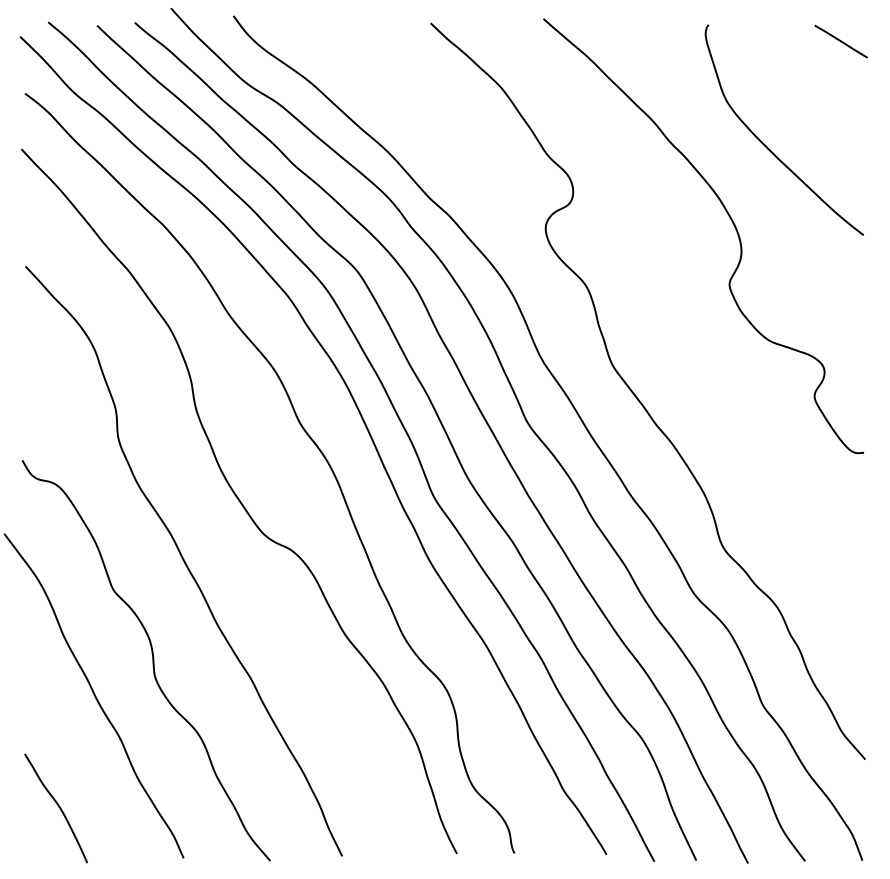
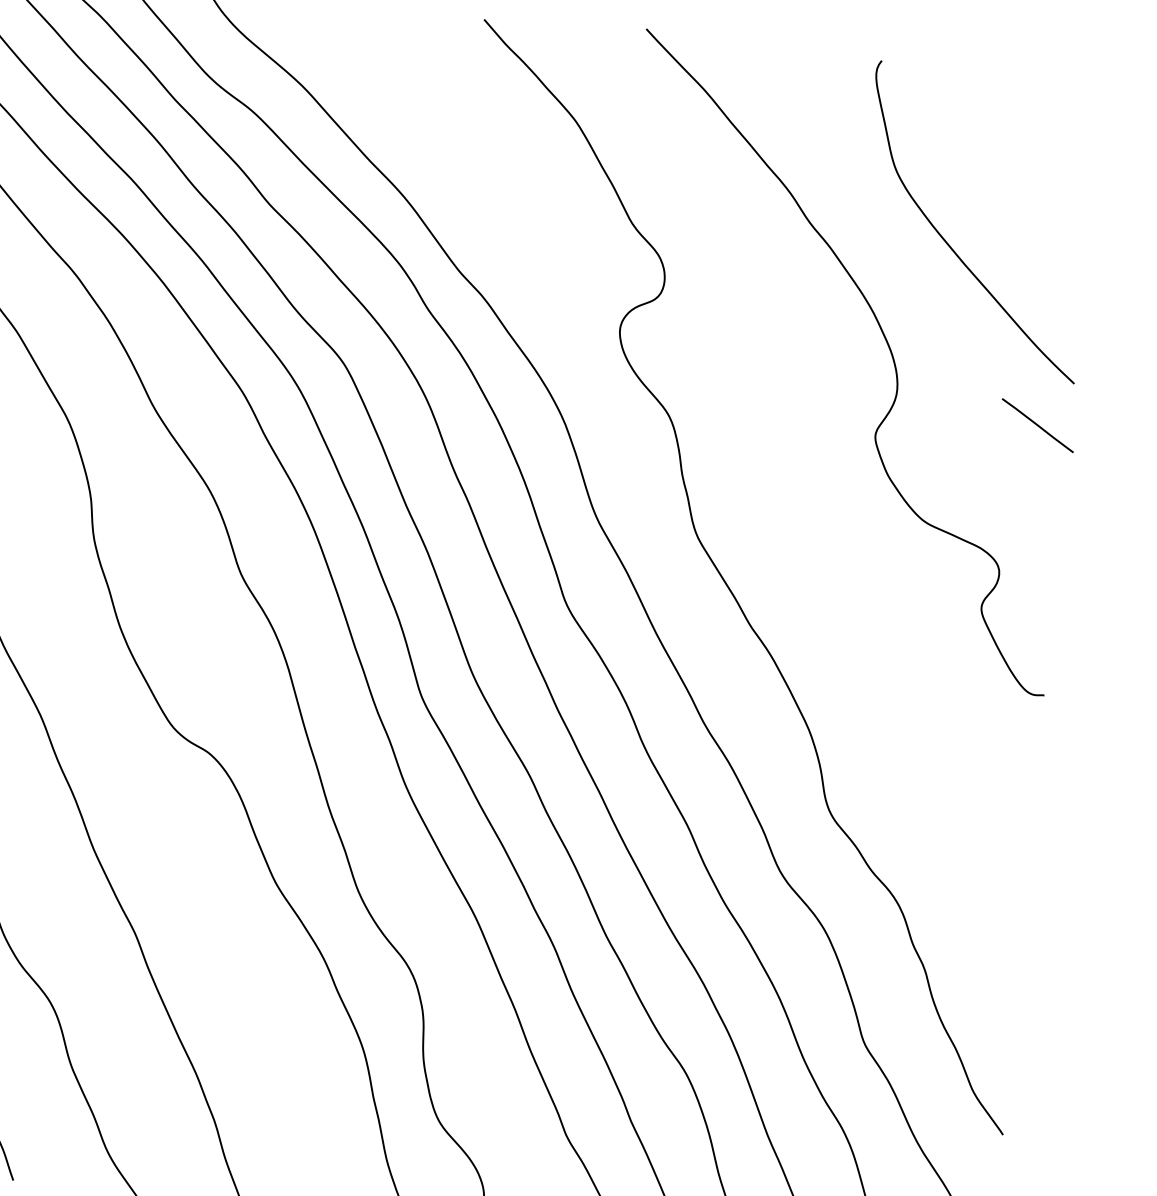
line: (840, 41) -> (1036, 425), moved

